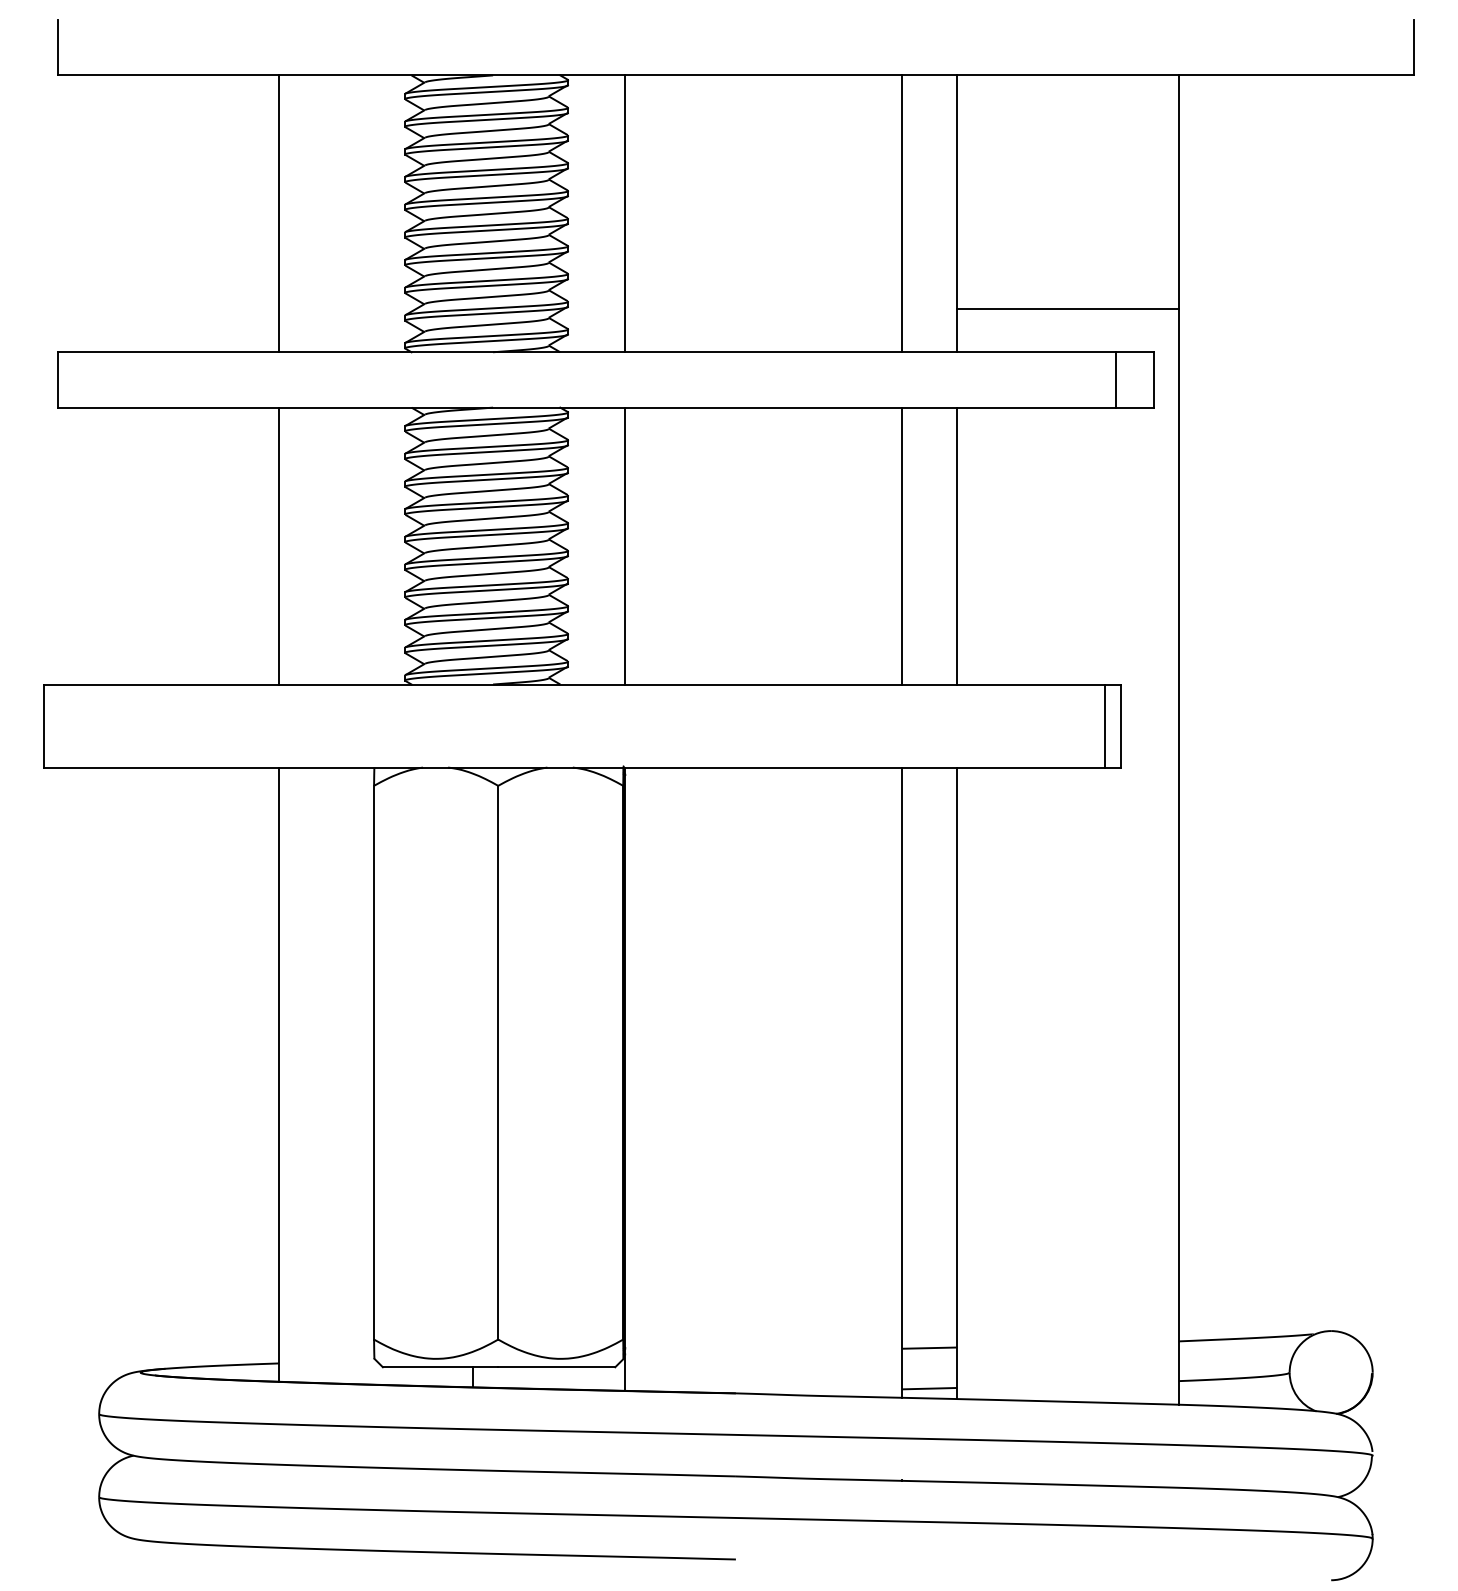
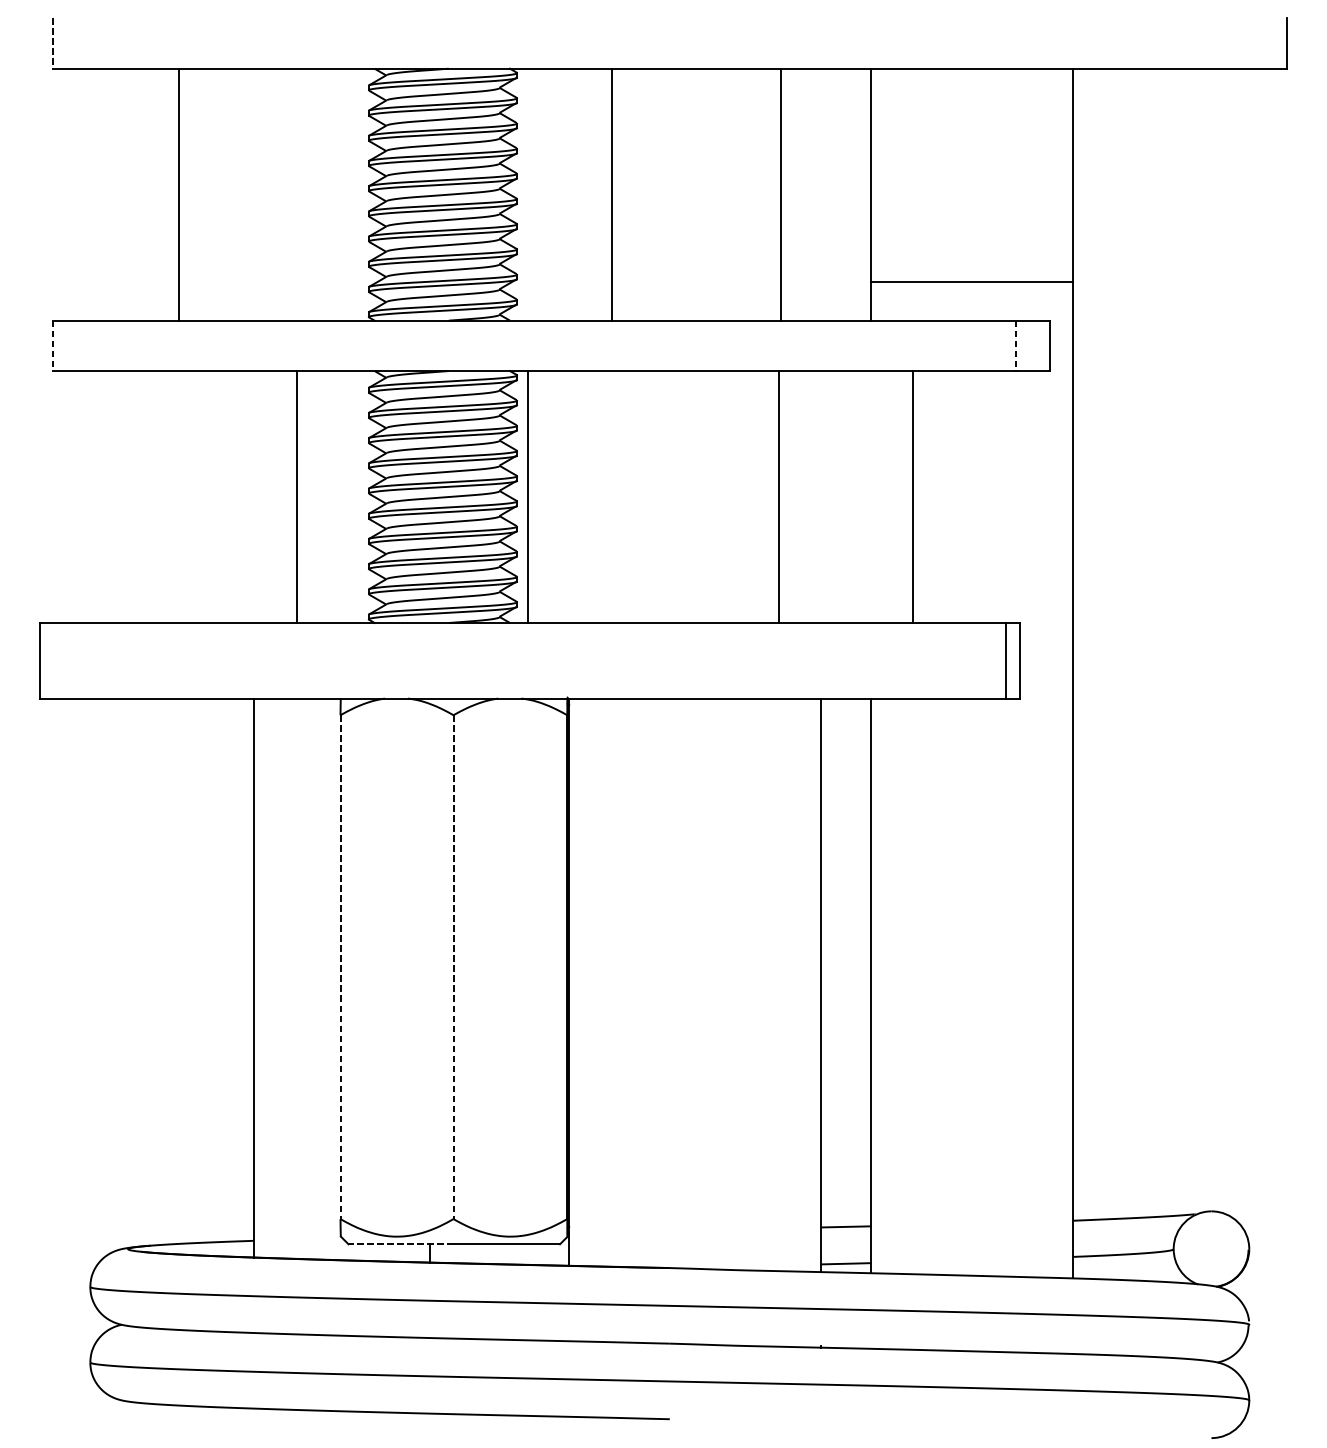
line: (57, 47) -> (52, 43), solid -> dashed
line: (279, 213) -> (178, 194), moved
line: (625, 213) -> (612, 194), moved
line: (902, 213) -> (781, 194), moved
line: (57, 379) -> (52, 345), solid -> dashed
line: (1116, 379) -> (1016, 345), solid -> dashed
line: (279, 545) -> (297, 496), moved
line: (625, 545) -> (528, 496), moved
line: (902, 545) -> (779, 496), moved
line: (957, 545) -> (913, 496), moved
line: (374, 1062) -> (340, 966), solid -> dashed
line: (498, 1062) -> (453, 966), solid -> dashed
line: (440, 1367) -> (400, 1244), solid -> dashed

